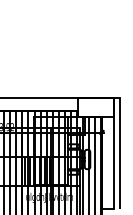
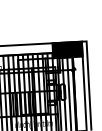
hatch: (95, 107) -> (67, 49), added

